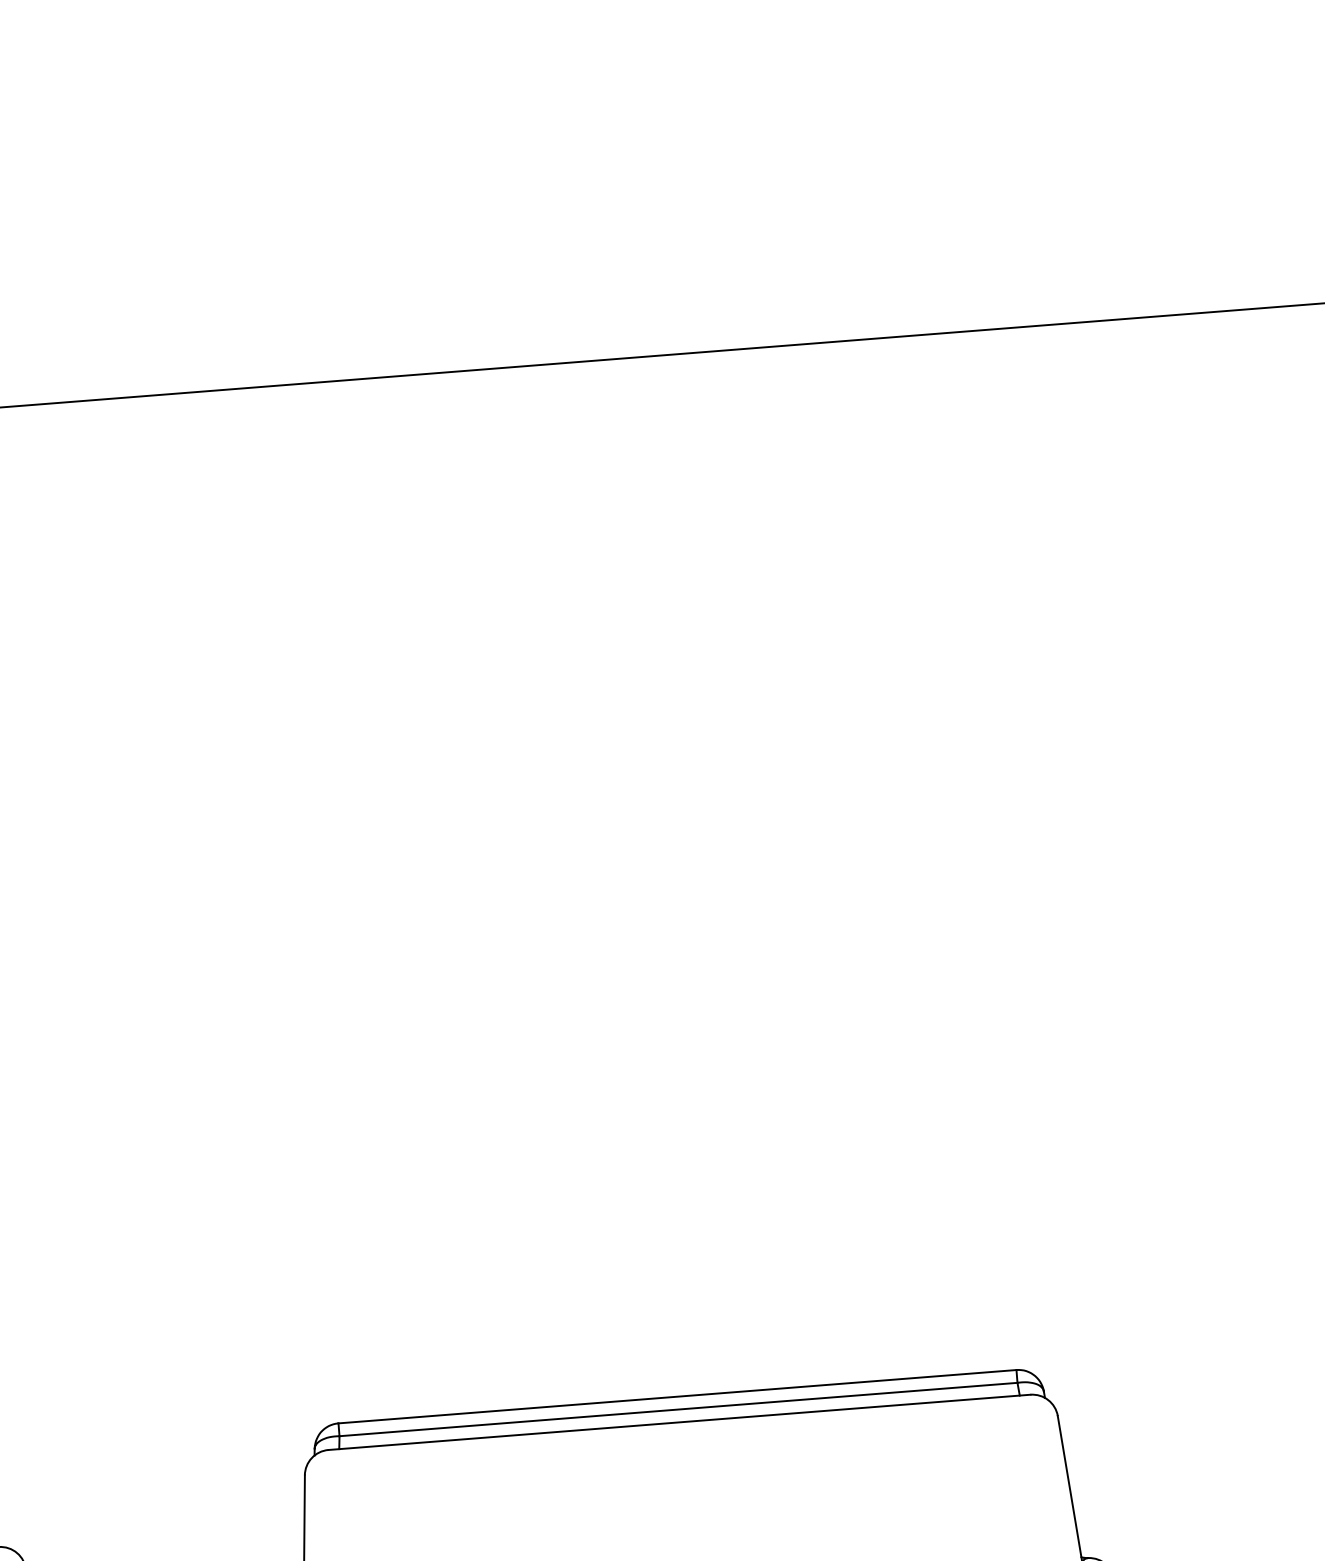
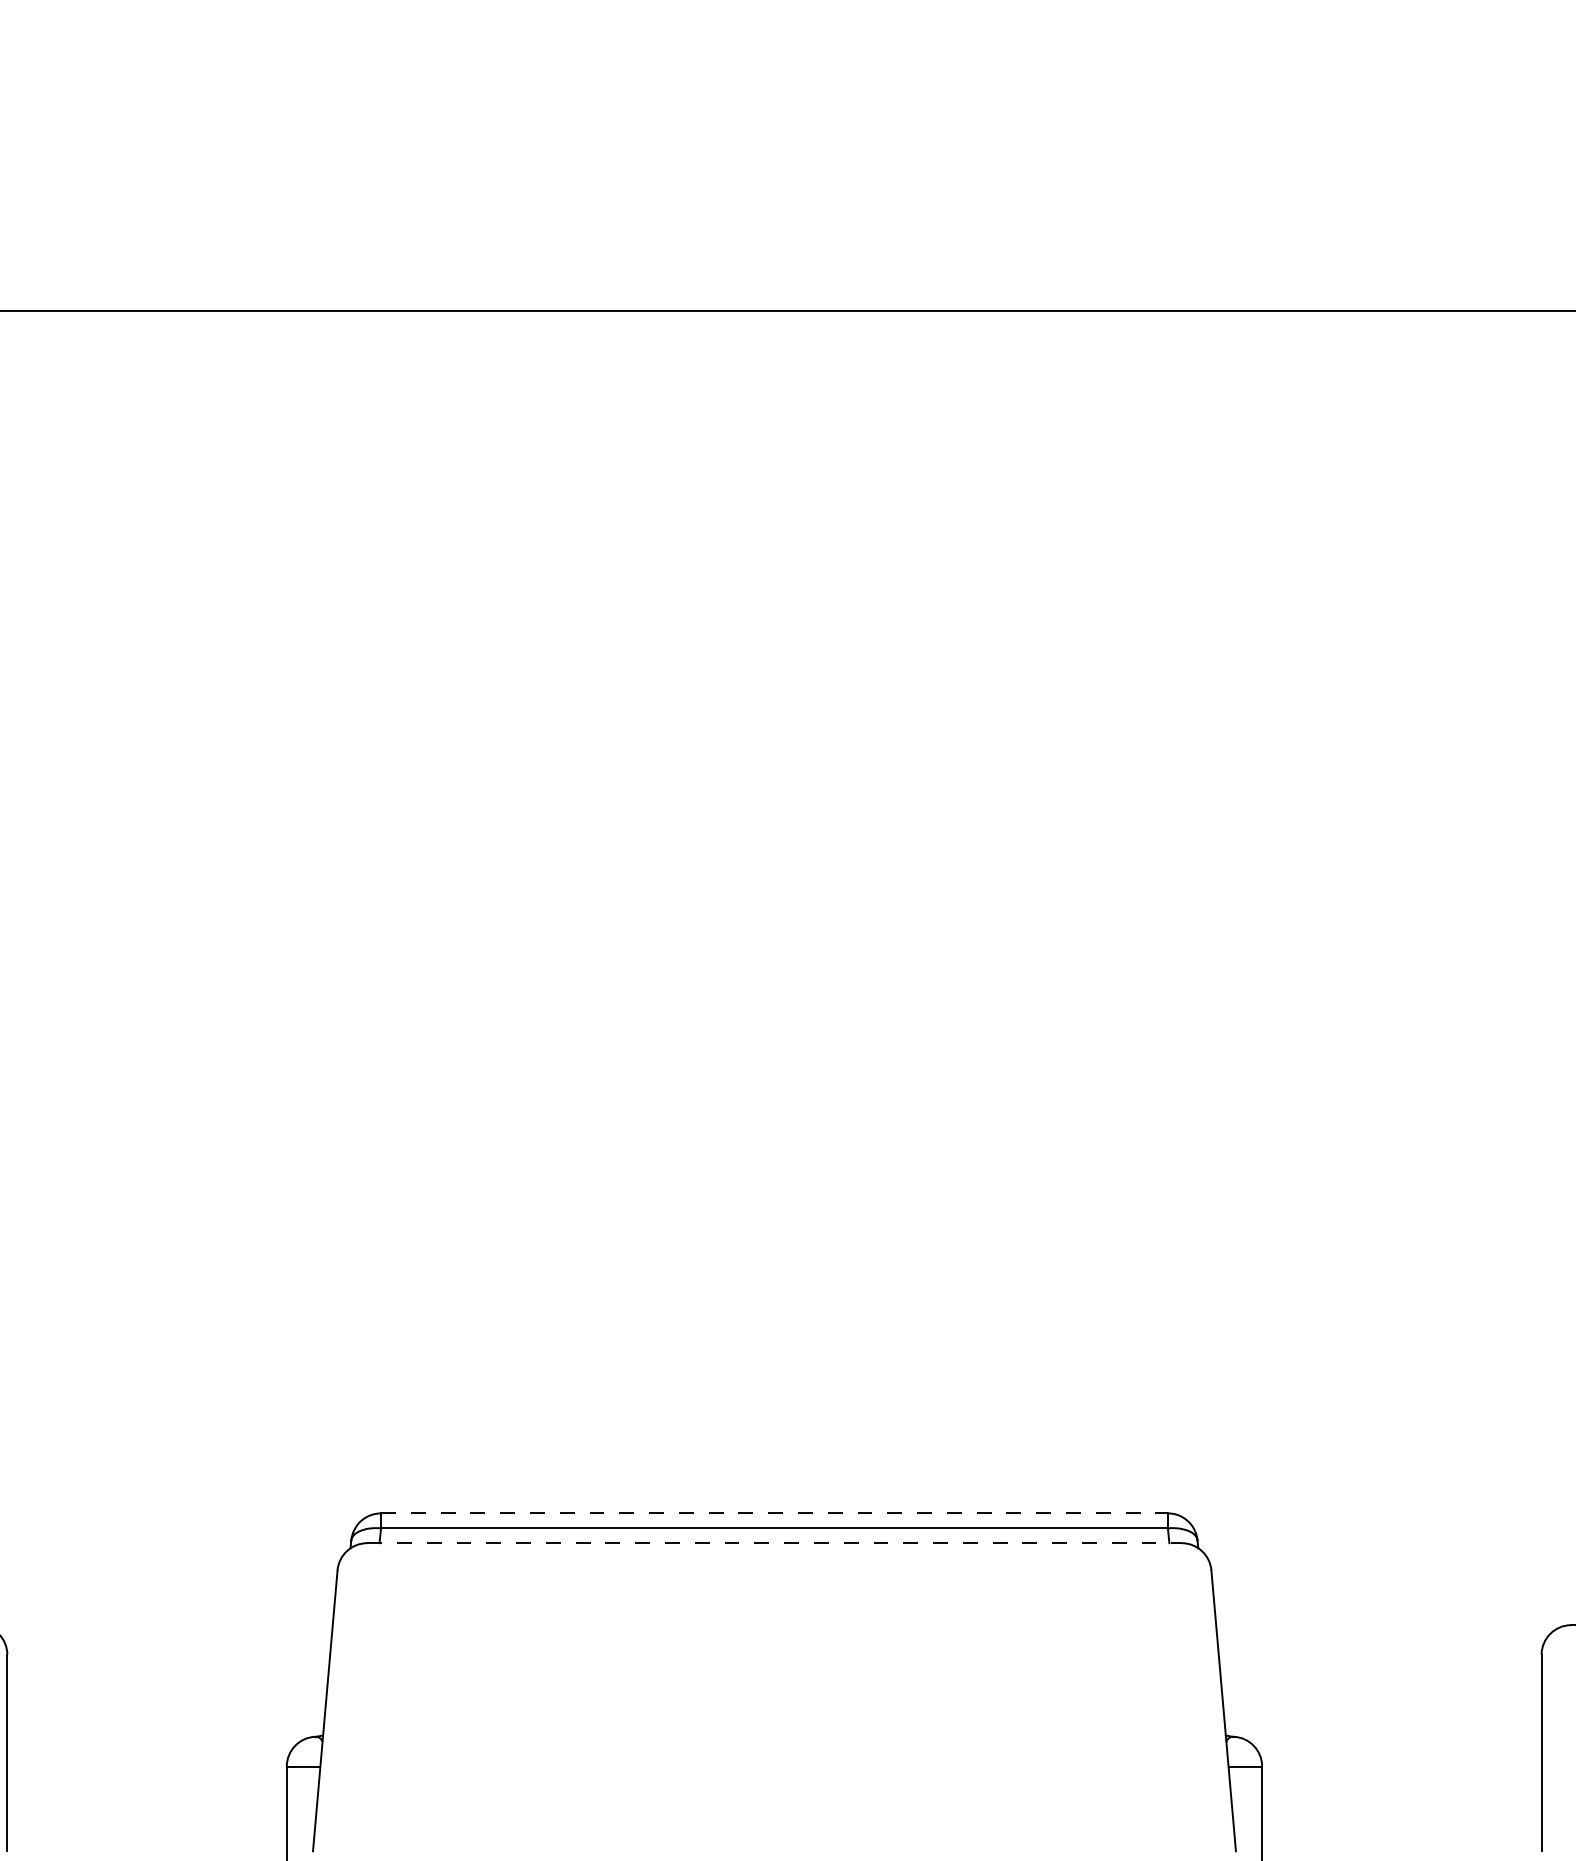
line: (677, 1396) -> (774, 1513), solid -> dashed
line: (679, 1422) -> (774, 1543), solid -> dashed

